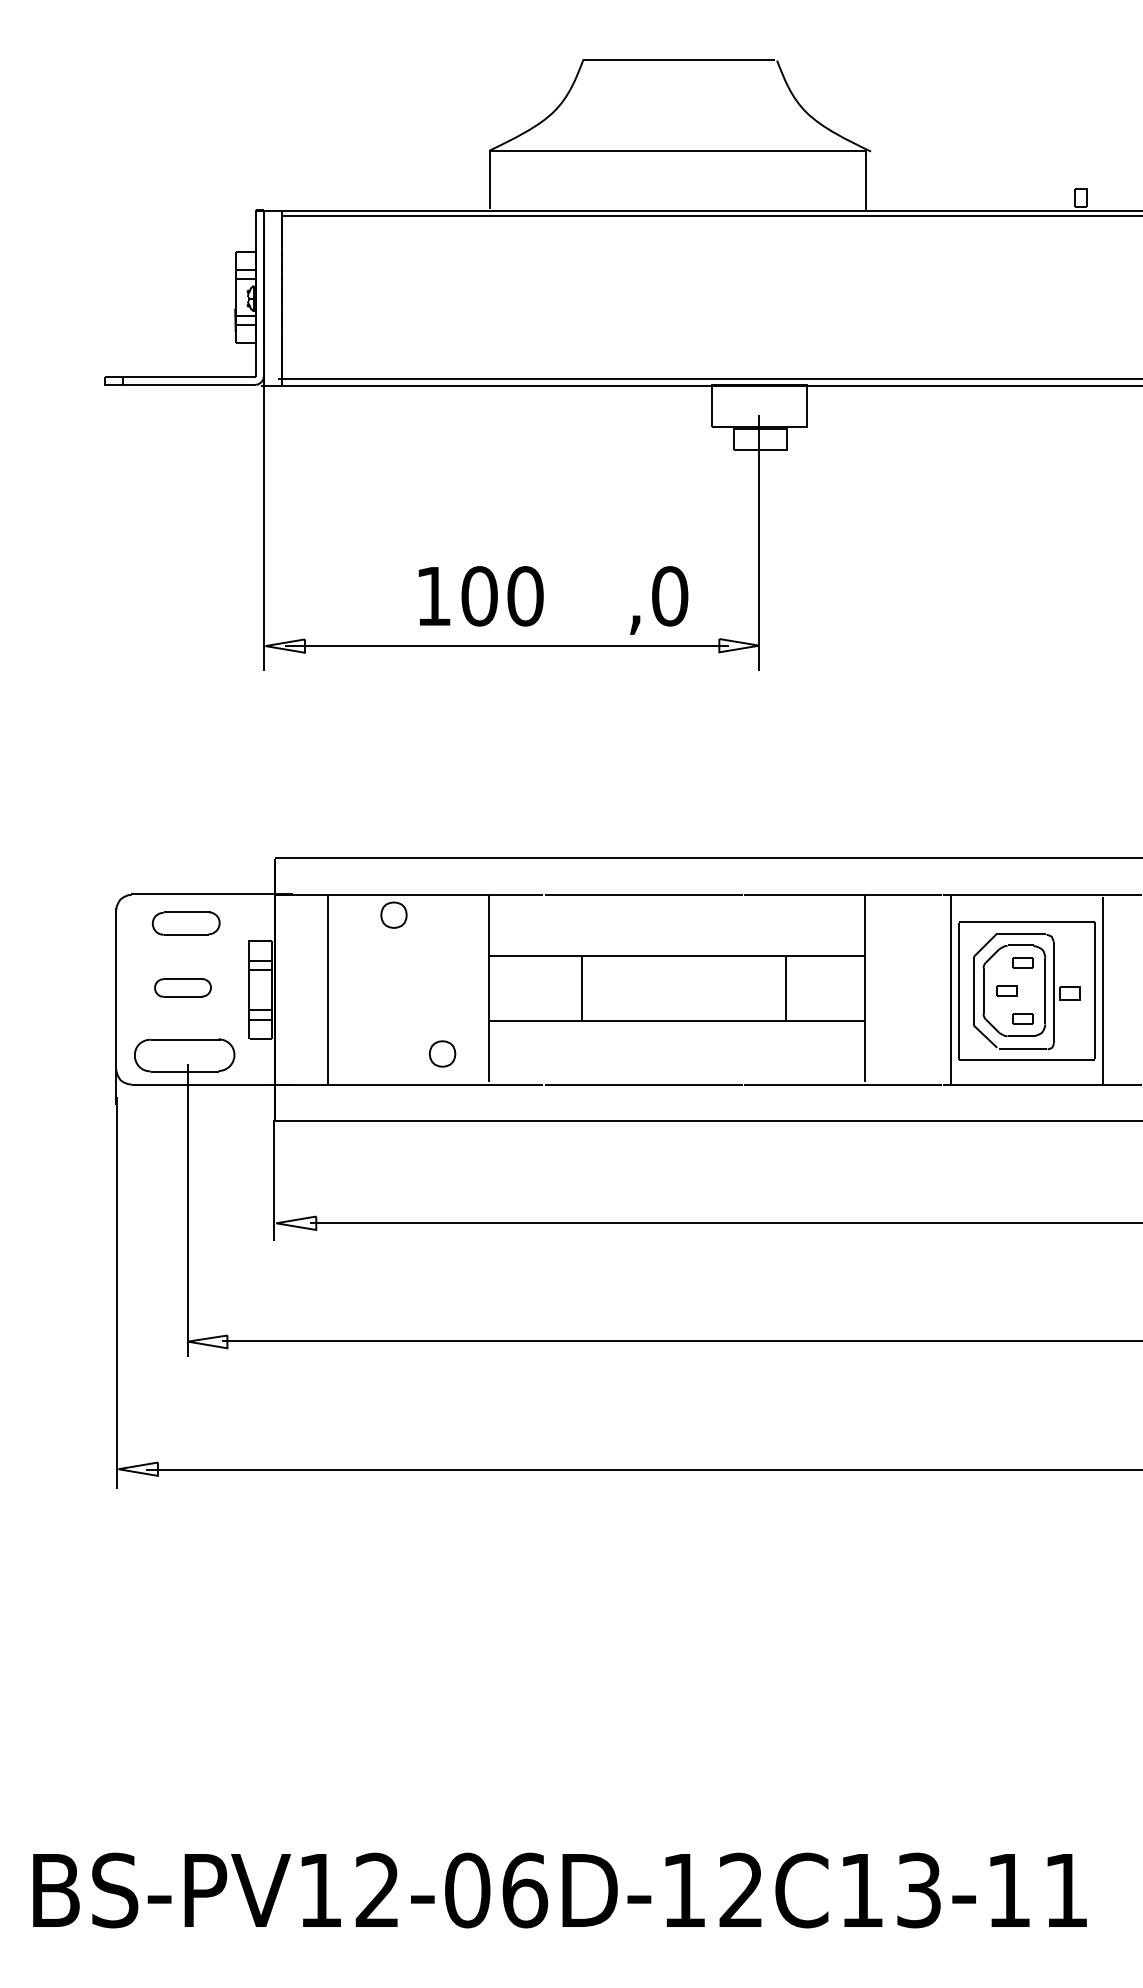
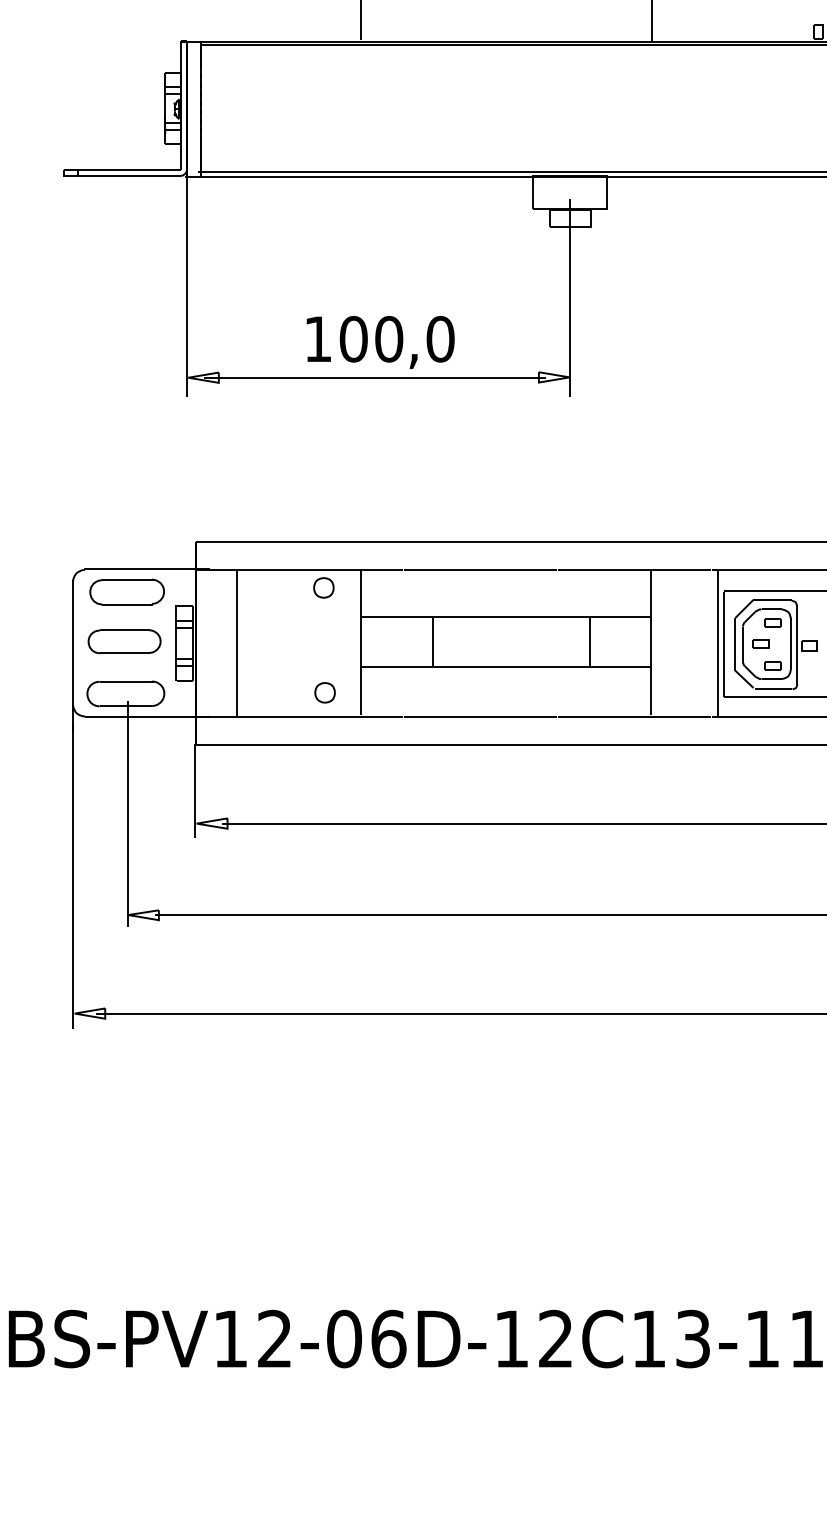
text: (659, 600) -> (432, 342), moved
part: (393, 914) -> (323, 587), moved
part: (185, 923) -> (126, 592), size x1.43
part: (182, 987) -> (124, 641), size x1.67

